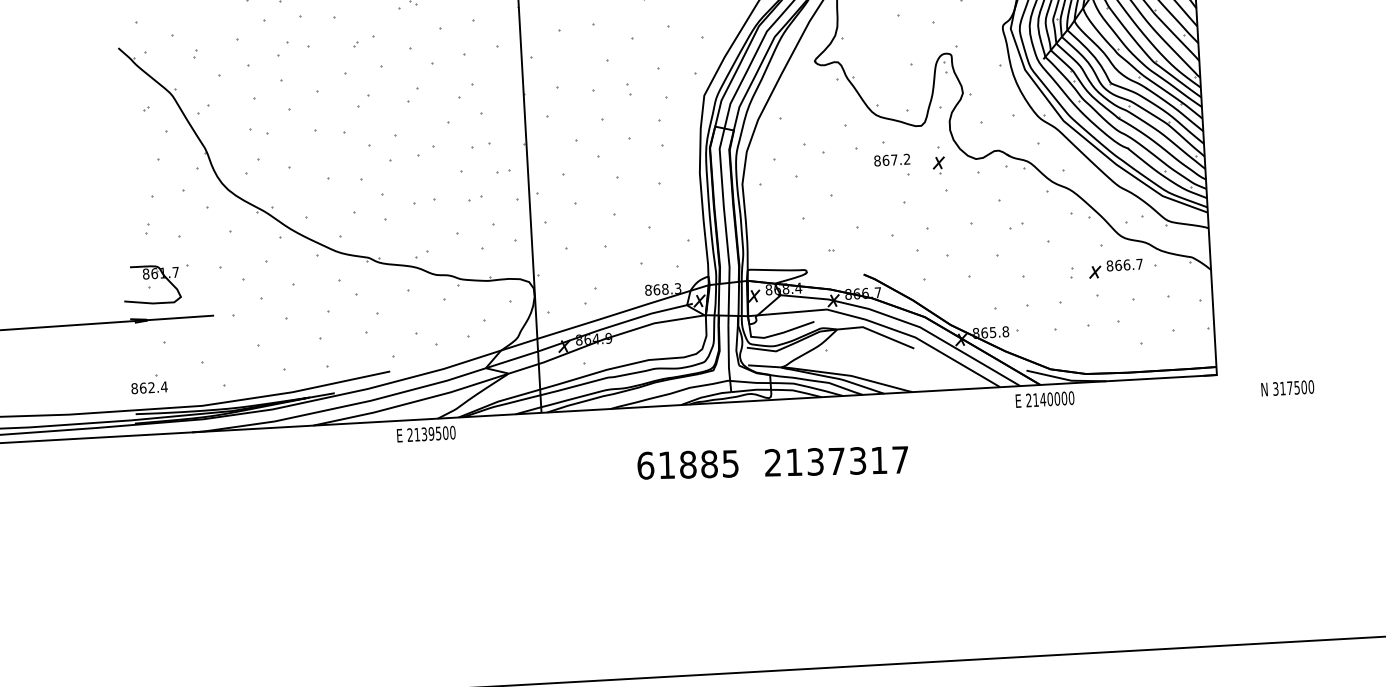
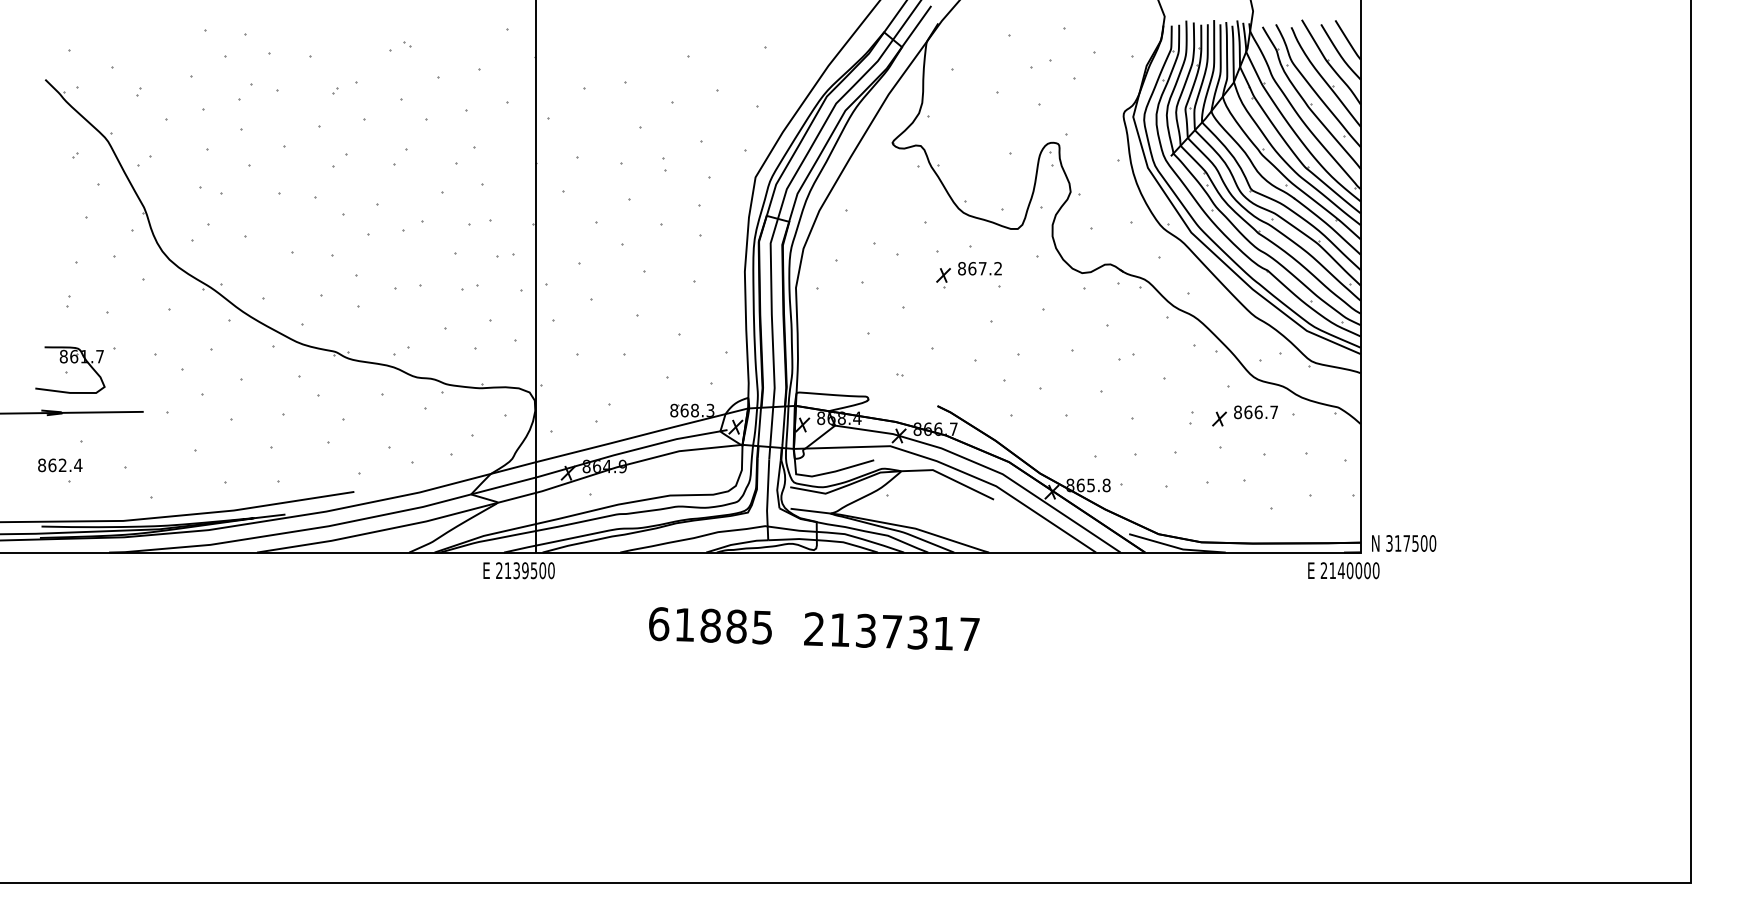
part: (938, 165) -> (943, 278), moved
text: (149, 387) -> (60, 465), moved
text: (1288, 388) -> (1404, 543), moved
text: (1044, 399) -> (1343, 570), moved
text: (425, 434) -> (518, 570), moved

